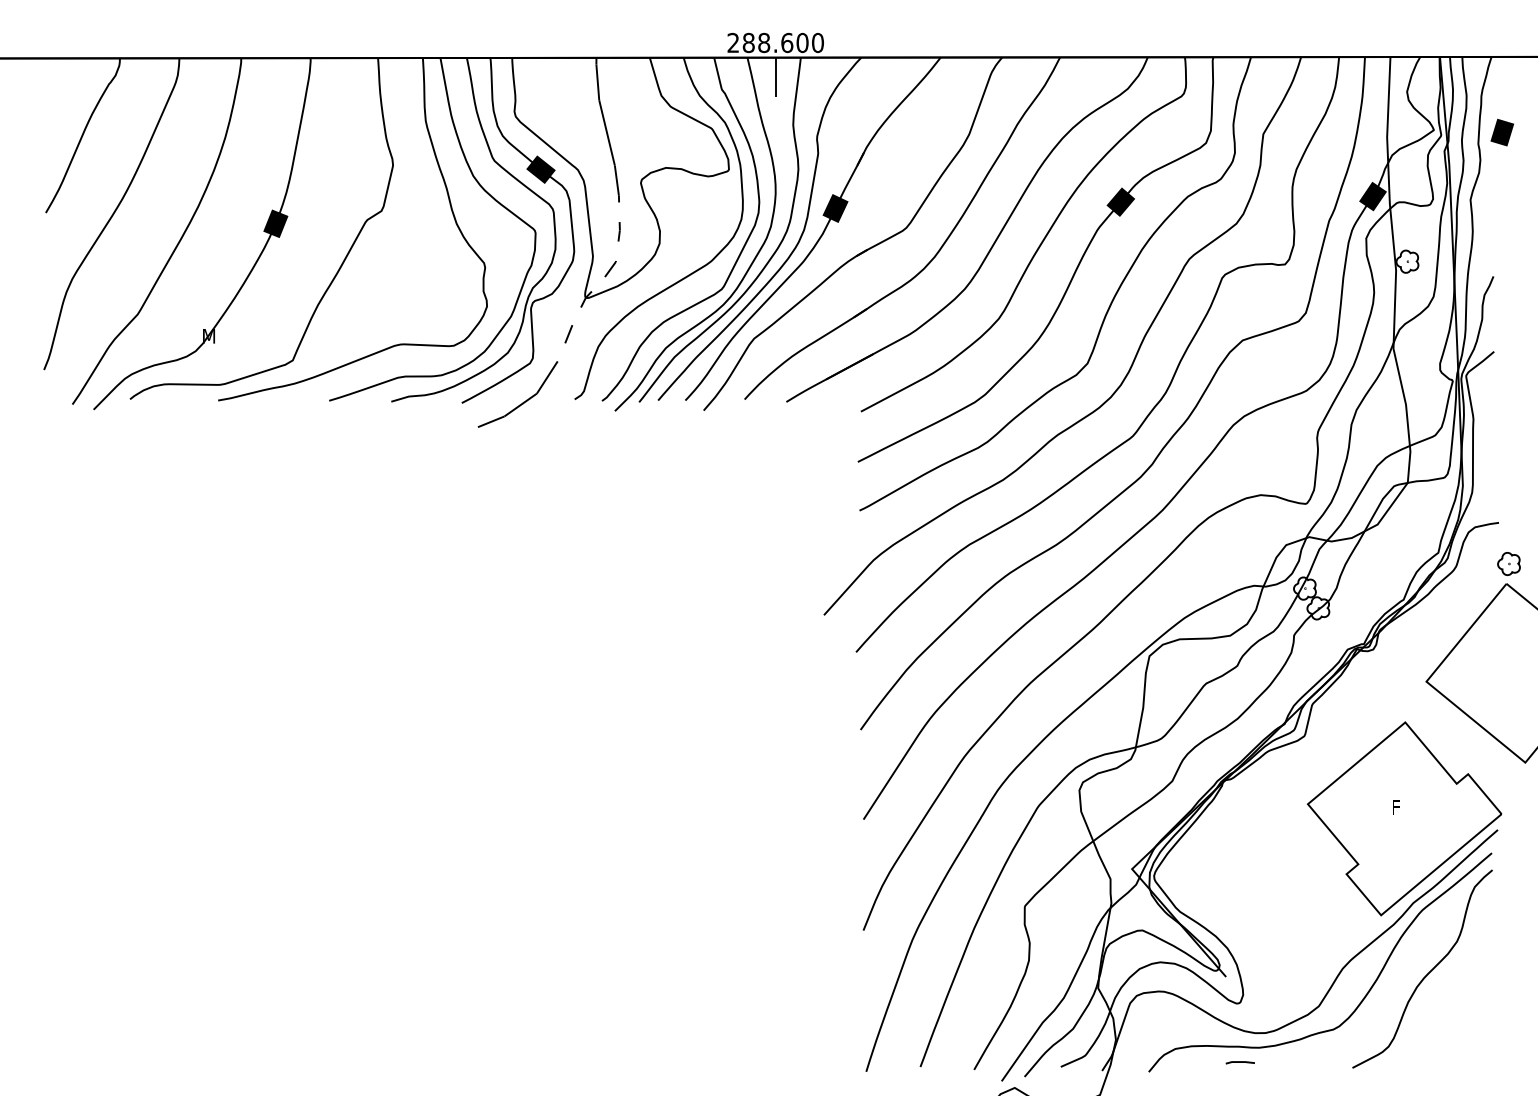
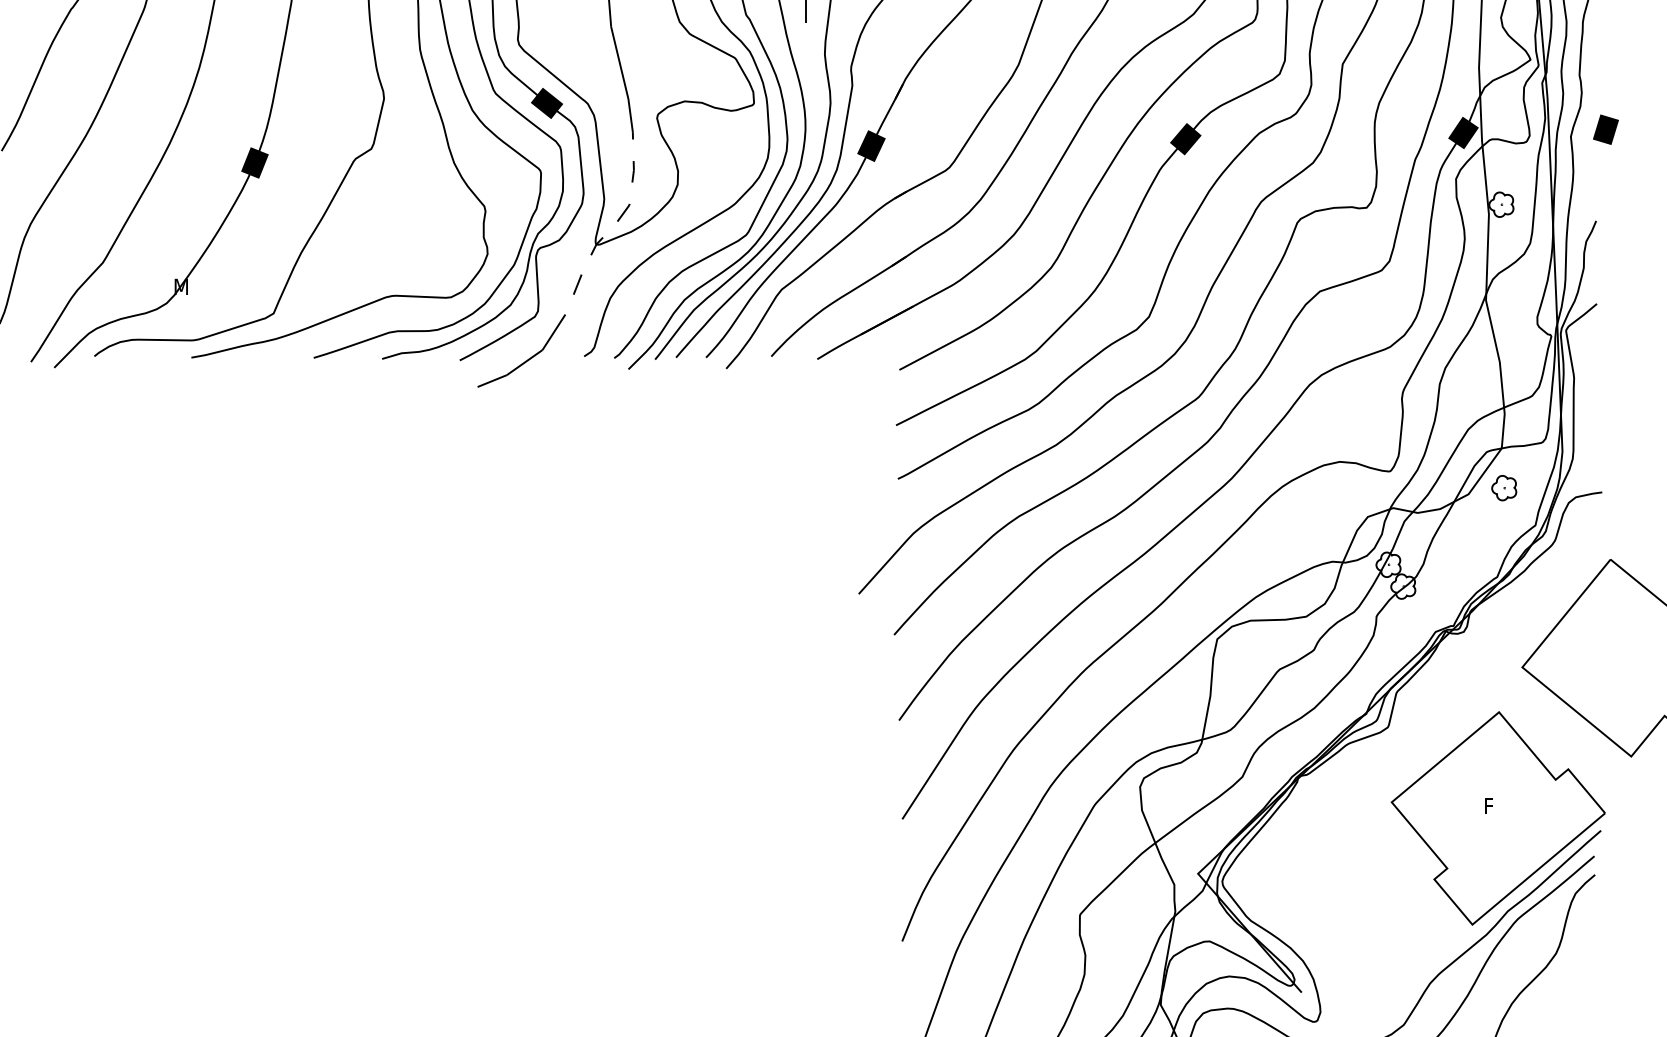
part: (1501, 132) -> (1605, 129), moved
part: (1508, 563) -> (1503, 487), moved

